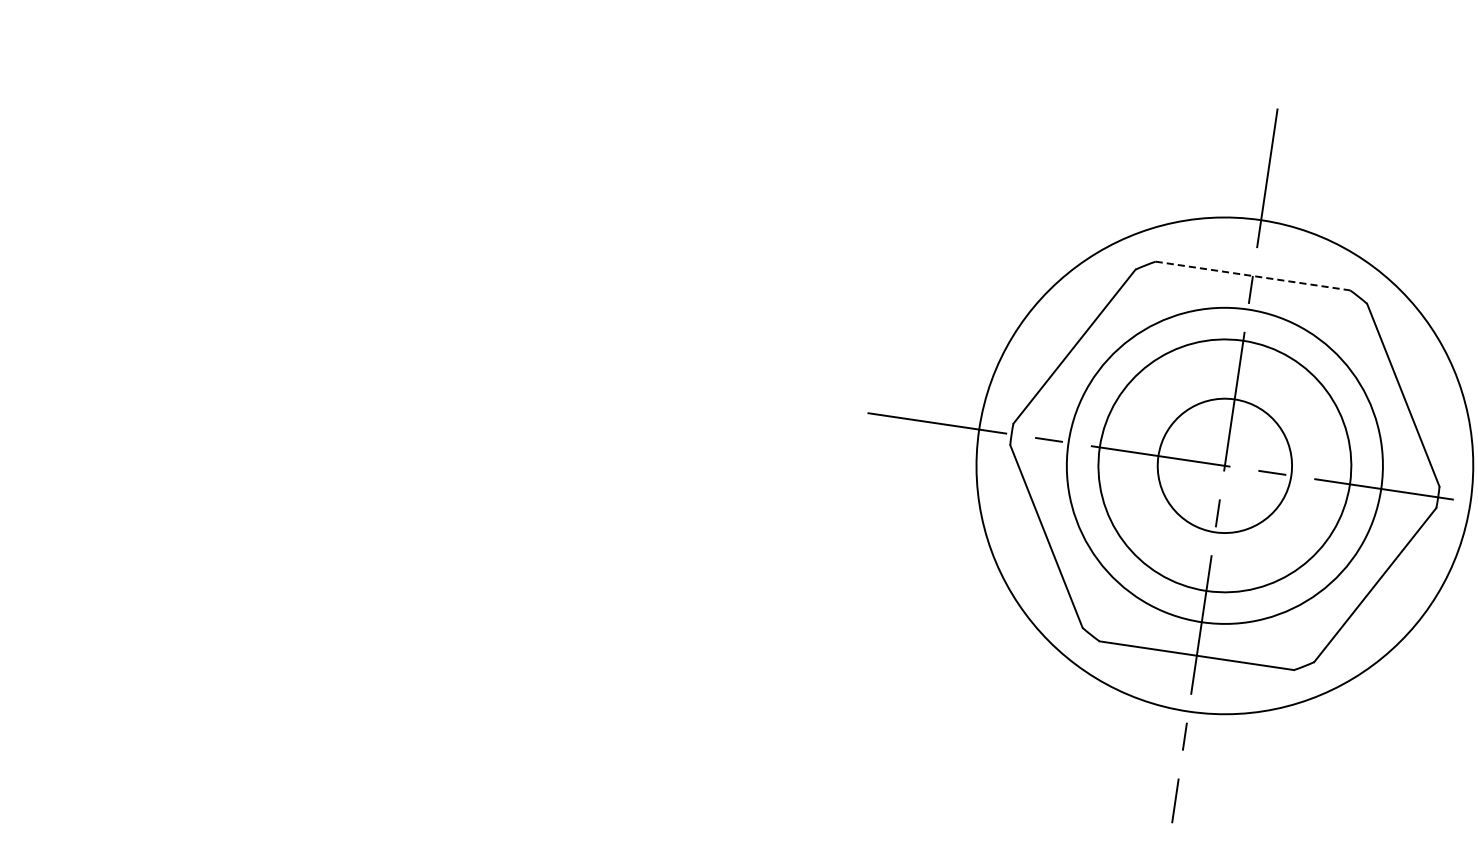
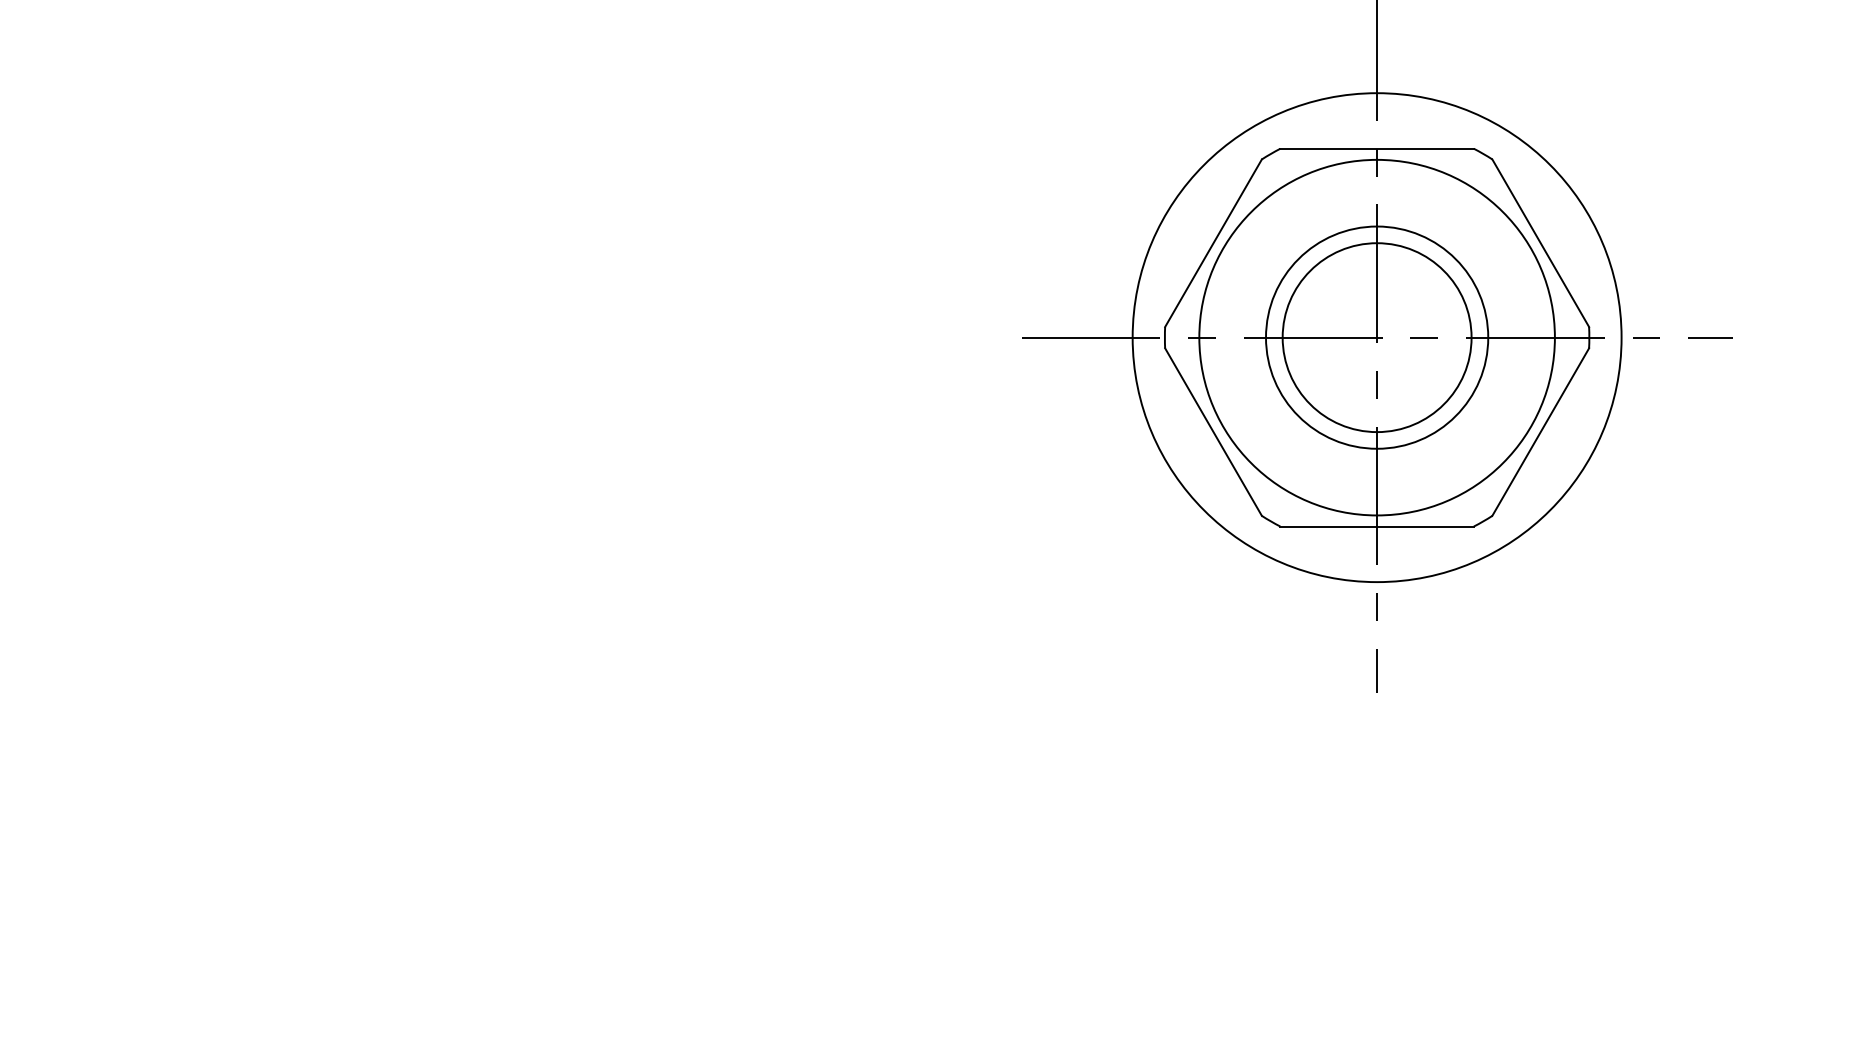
line: (1253, 275) -> (1377, 148), dashed -> solid
circle: (1224, 465) -> (1376, 337), size x1.43
circle: (1224, 465) -> (1376, 337), size x1.43
circle: (1225, 465) -> (1377, 337), size x0.71

